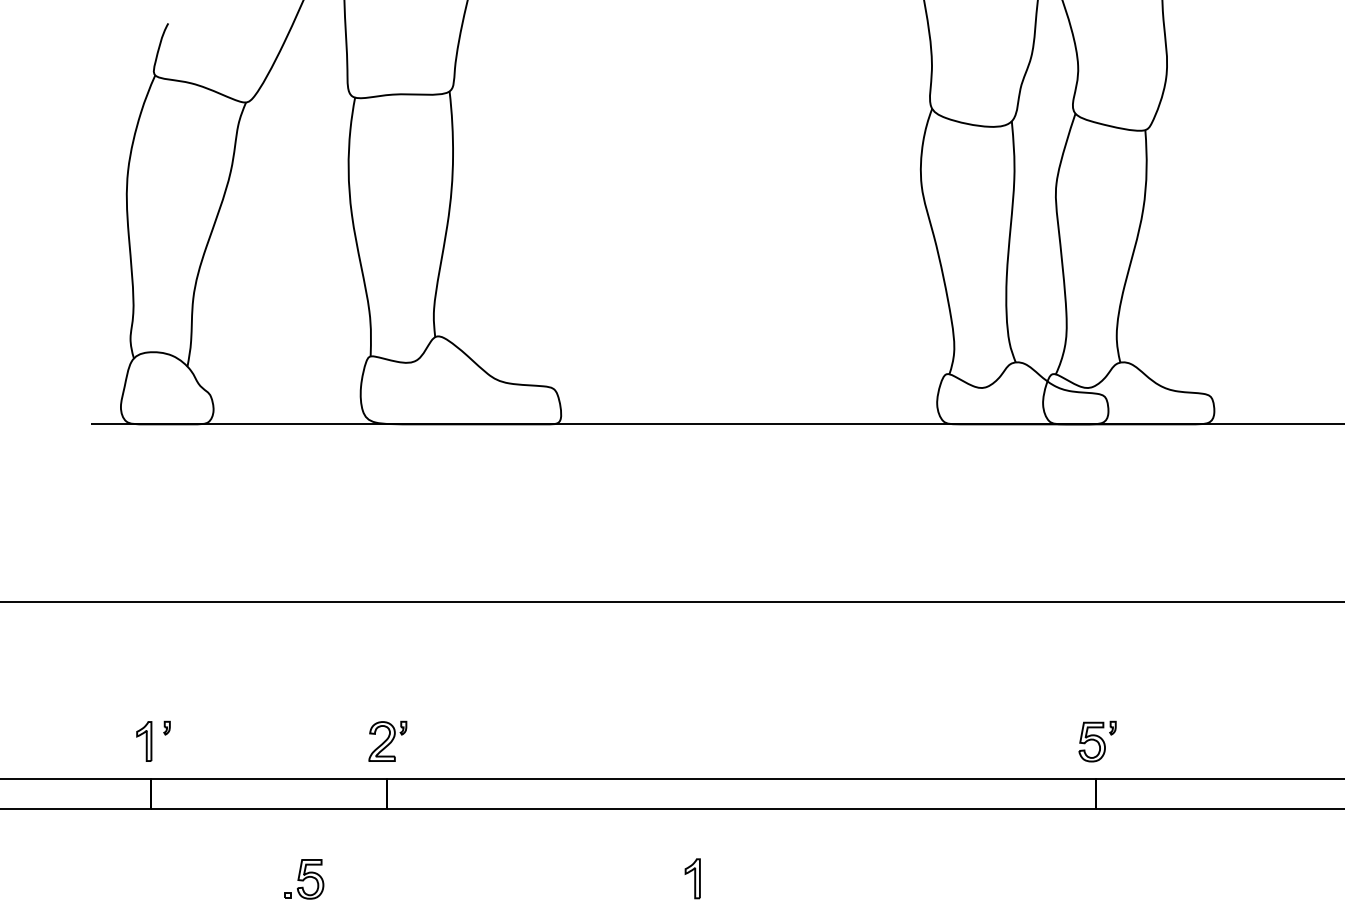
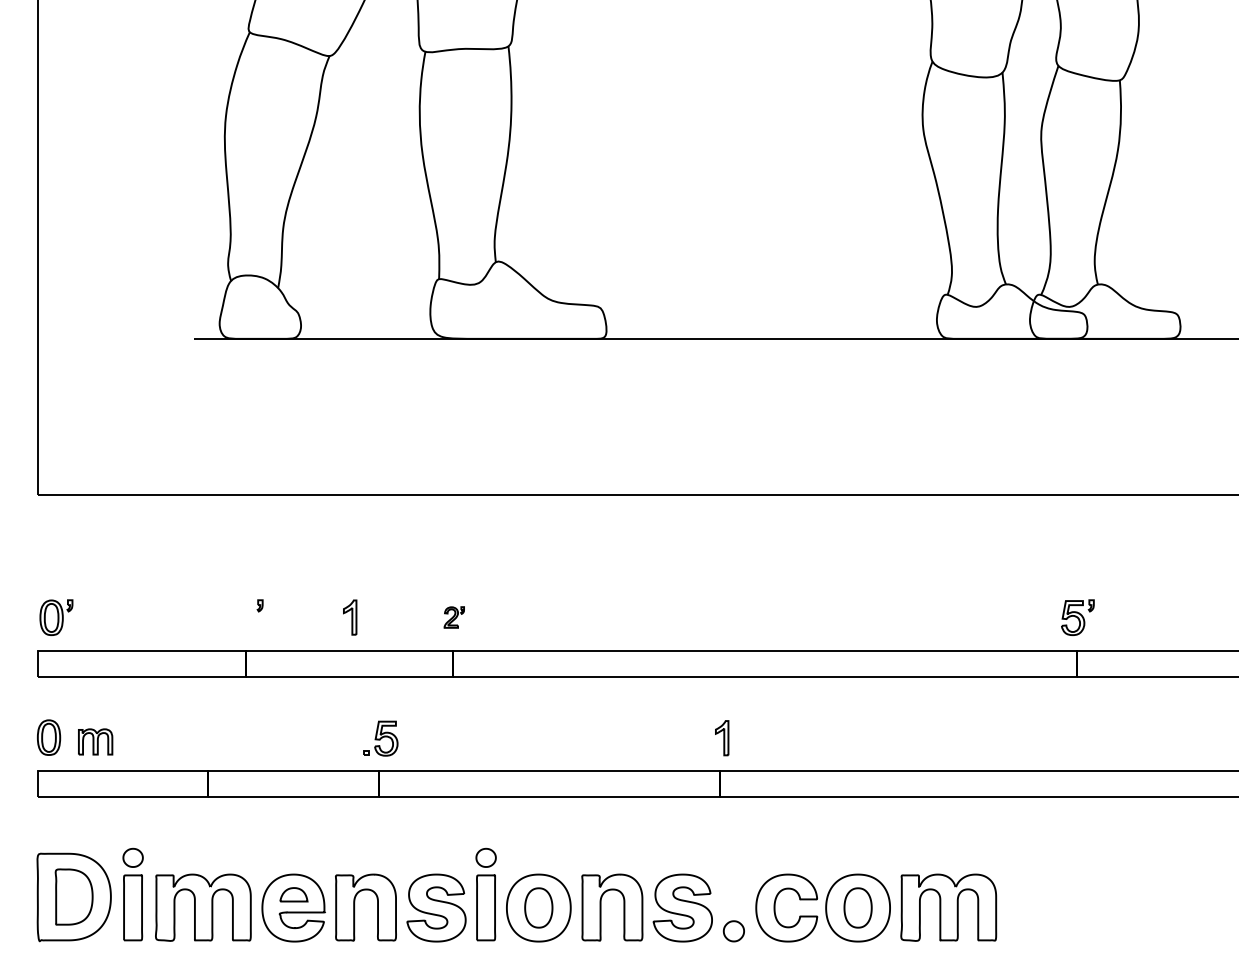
part: (144, 741) -> (350, 617), moved
part: (388, 741) -> (454, 617), size x0.6

